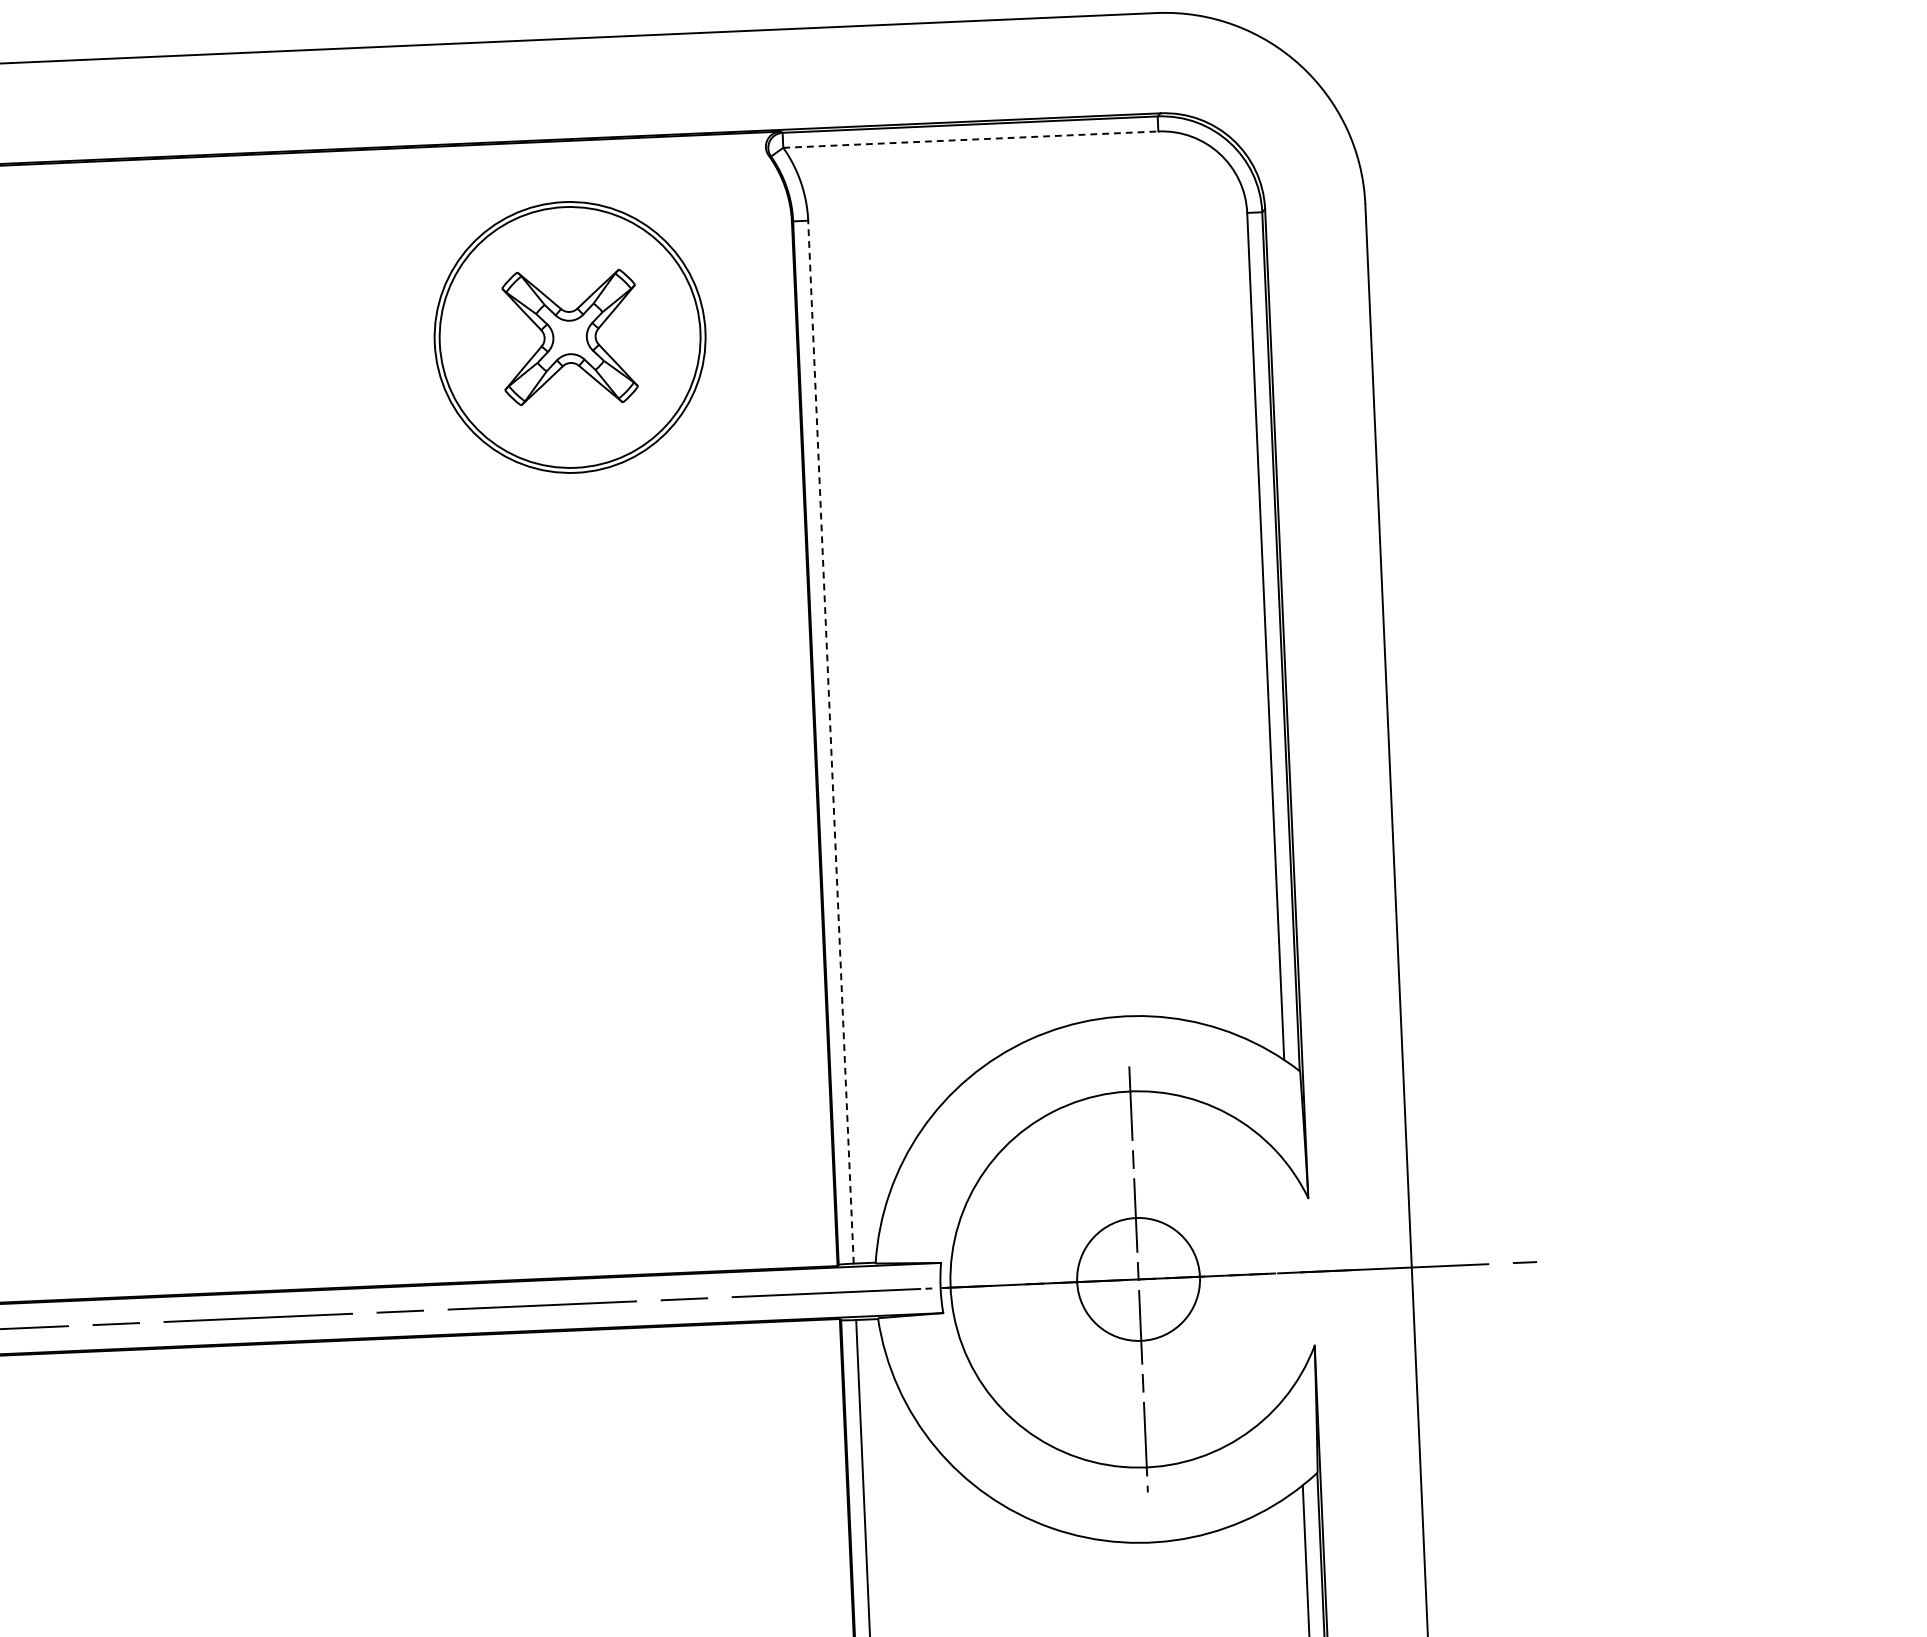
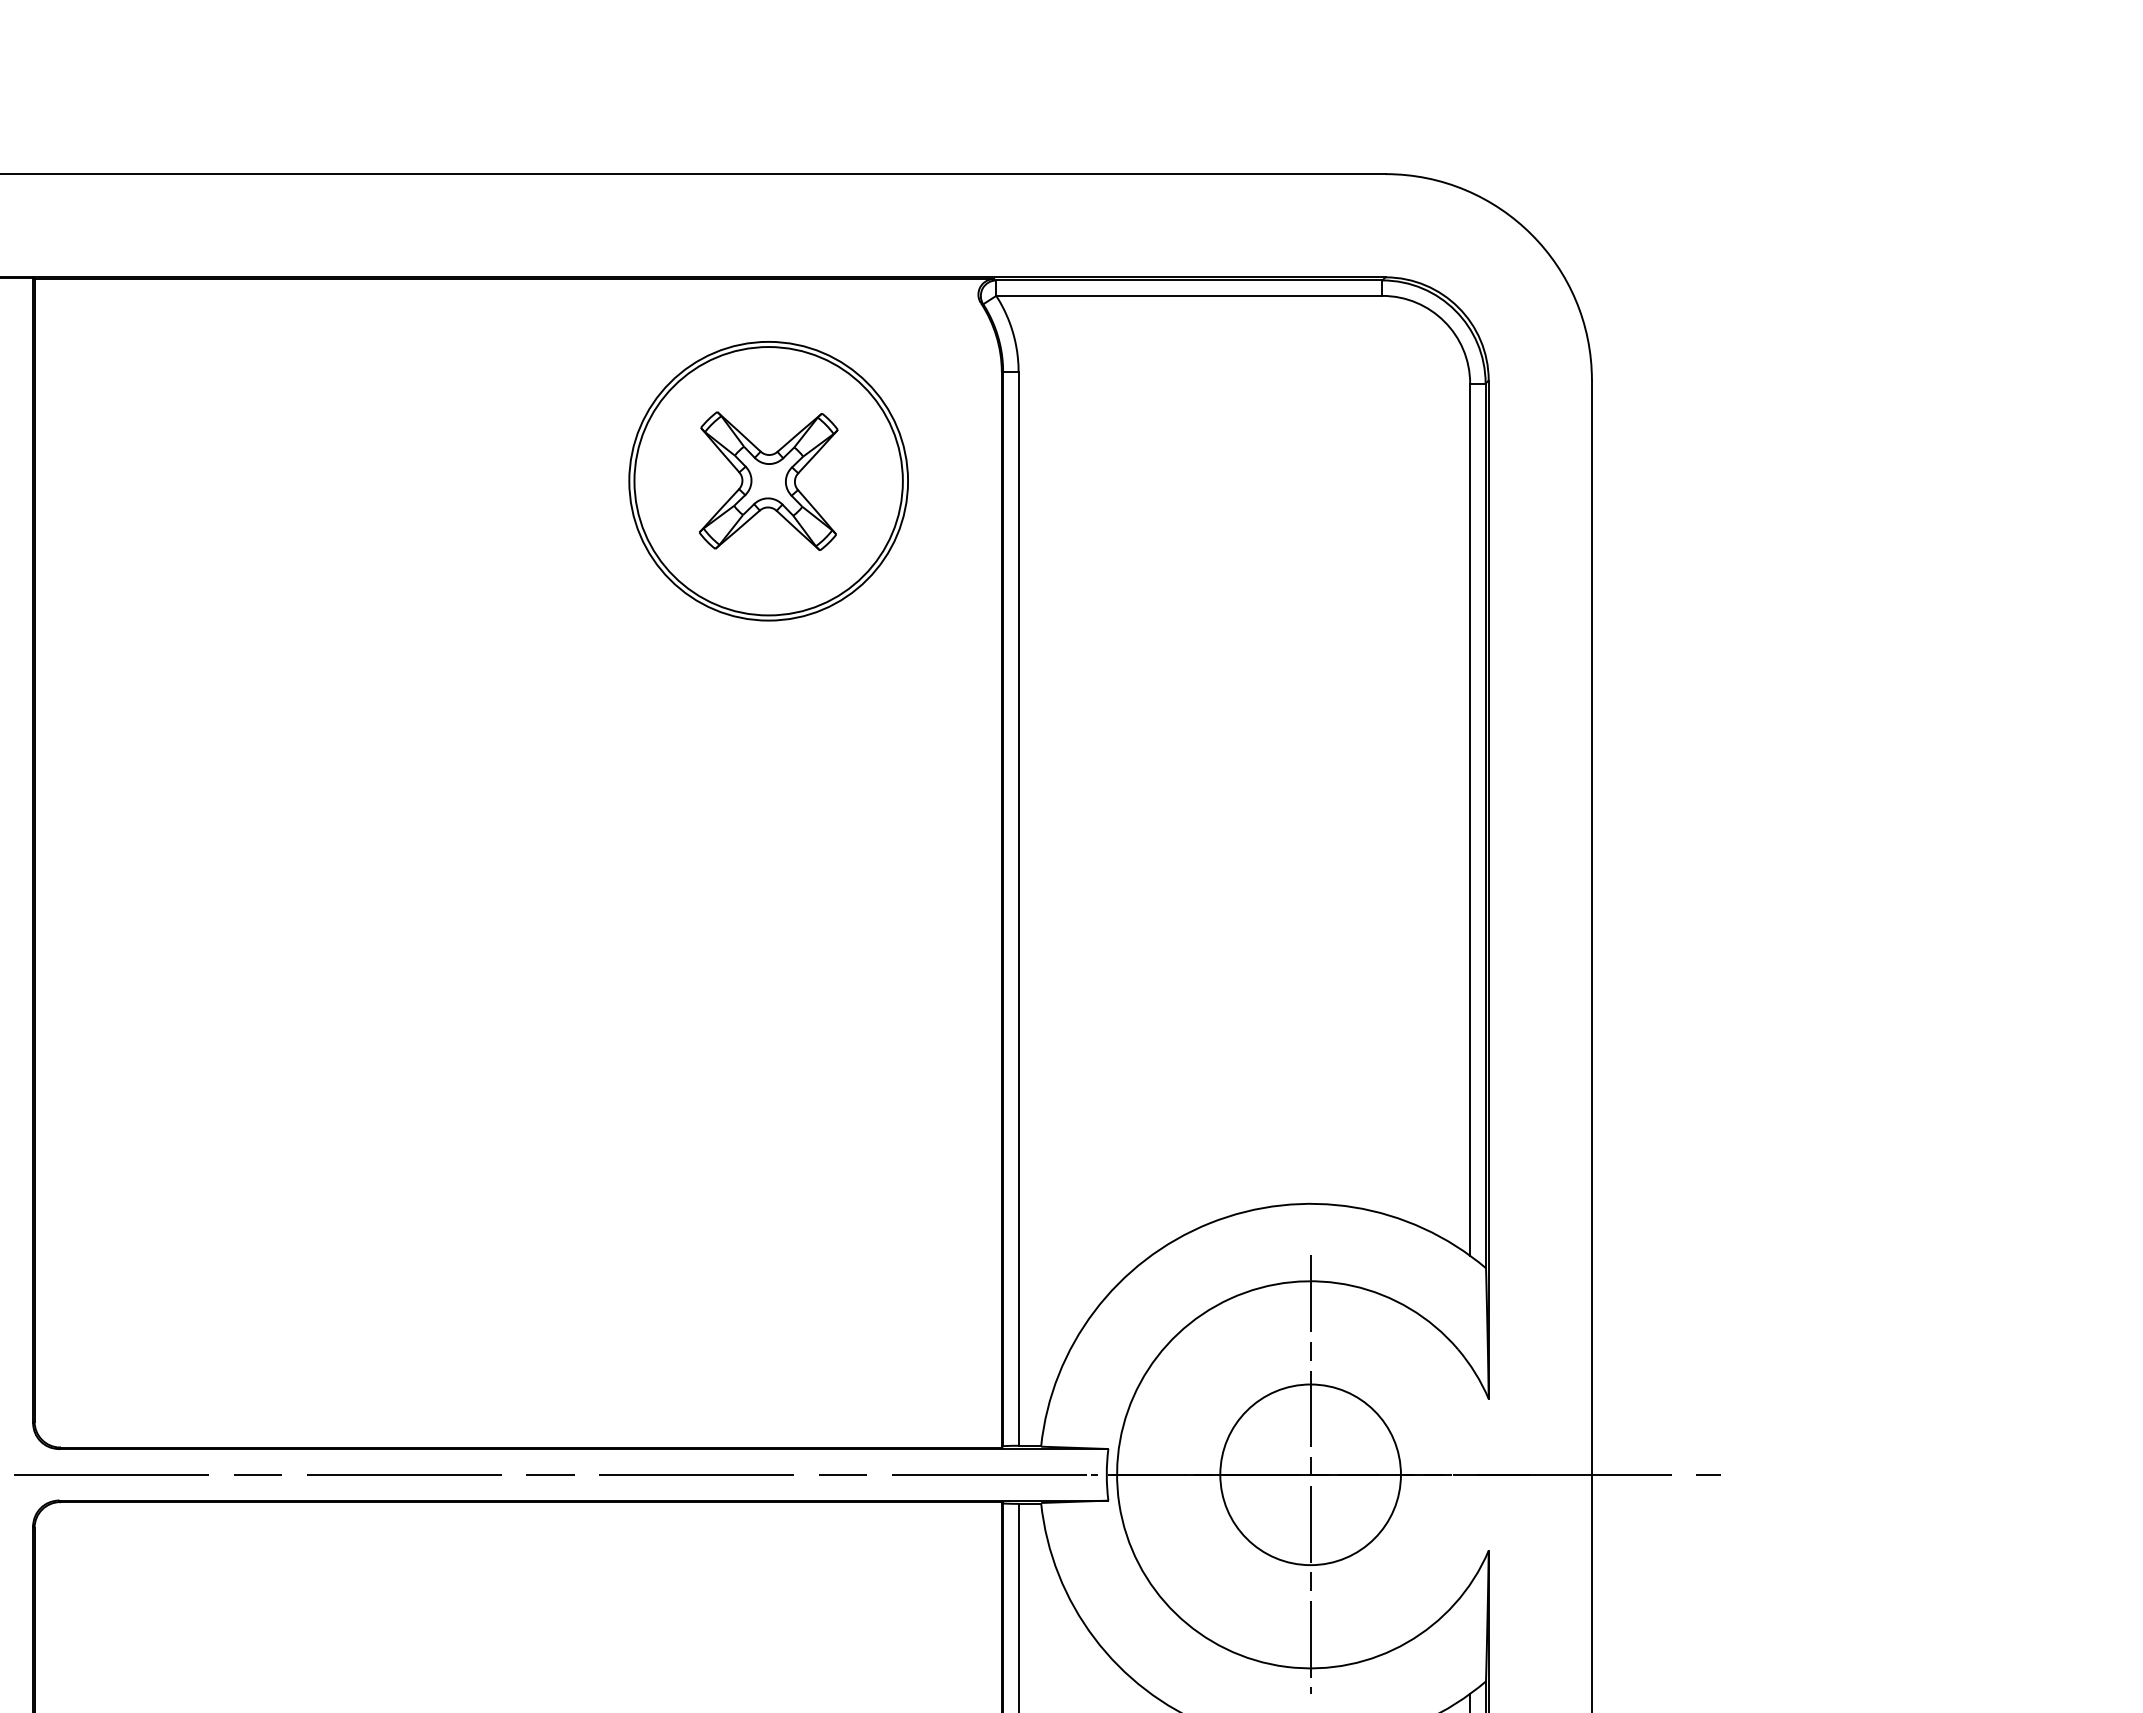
line: (970, 139) -> (1189, 295), dashed -> solid
line: (830, 741) -> (1018, 908), dashed -> solid
circle: (1138, 1279) -> (1310, 1474), size x1.43

